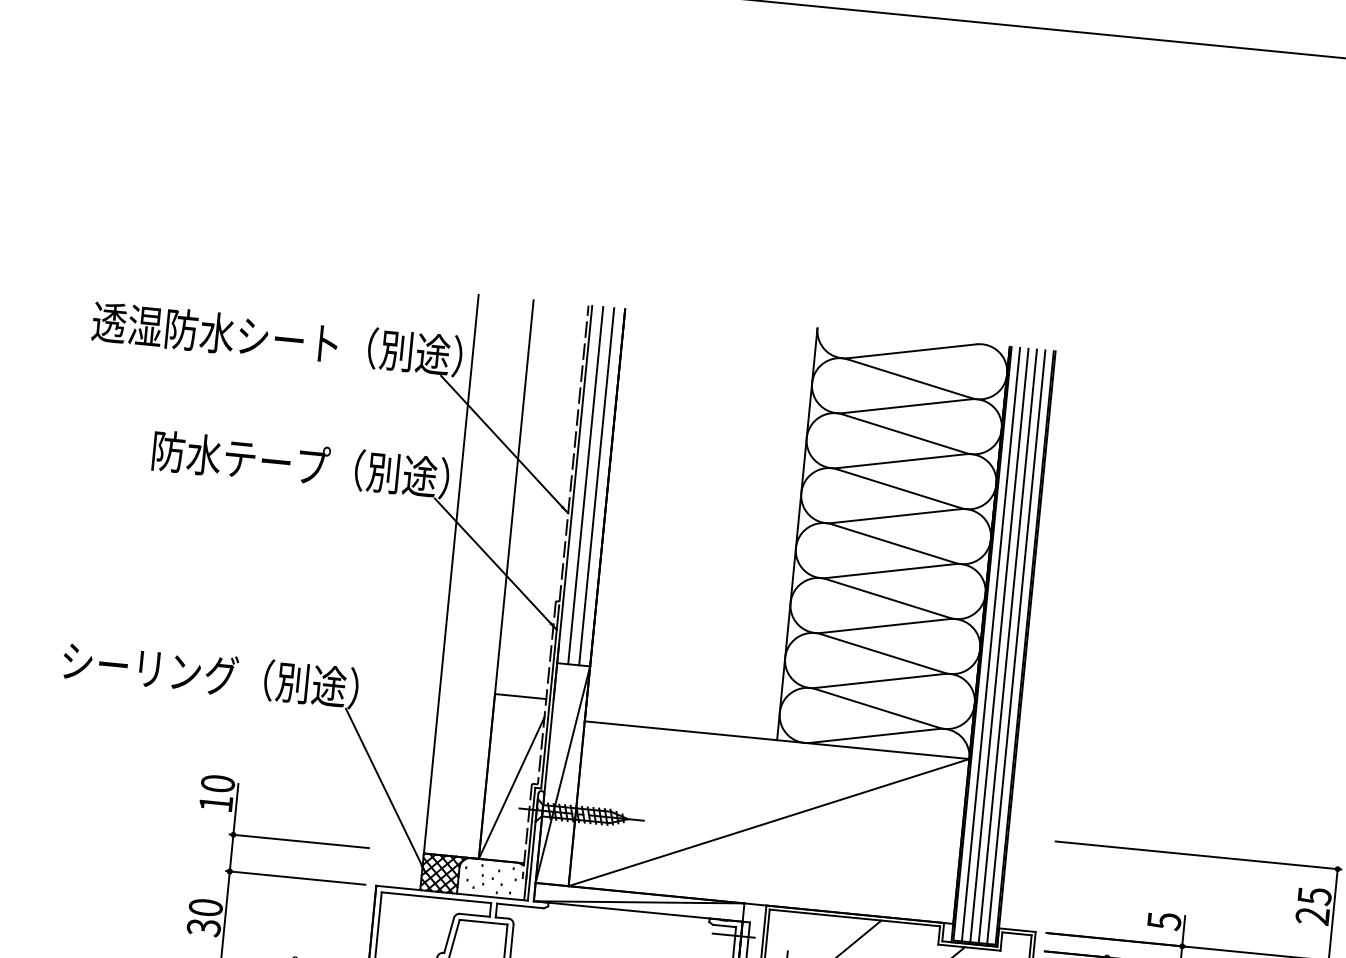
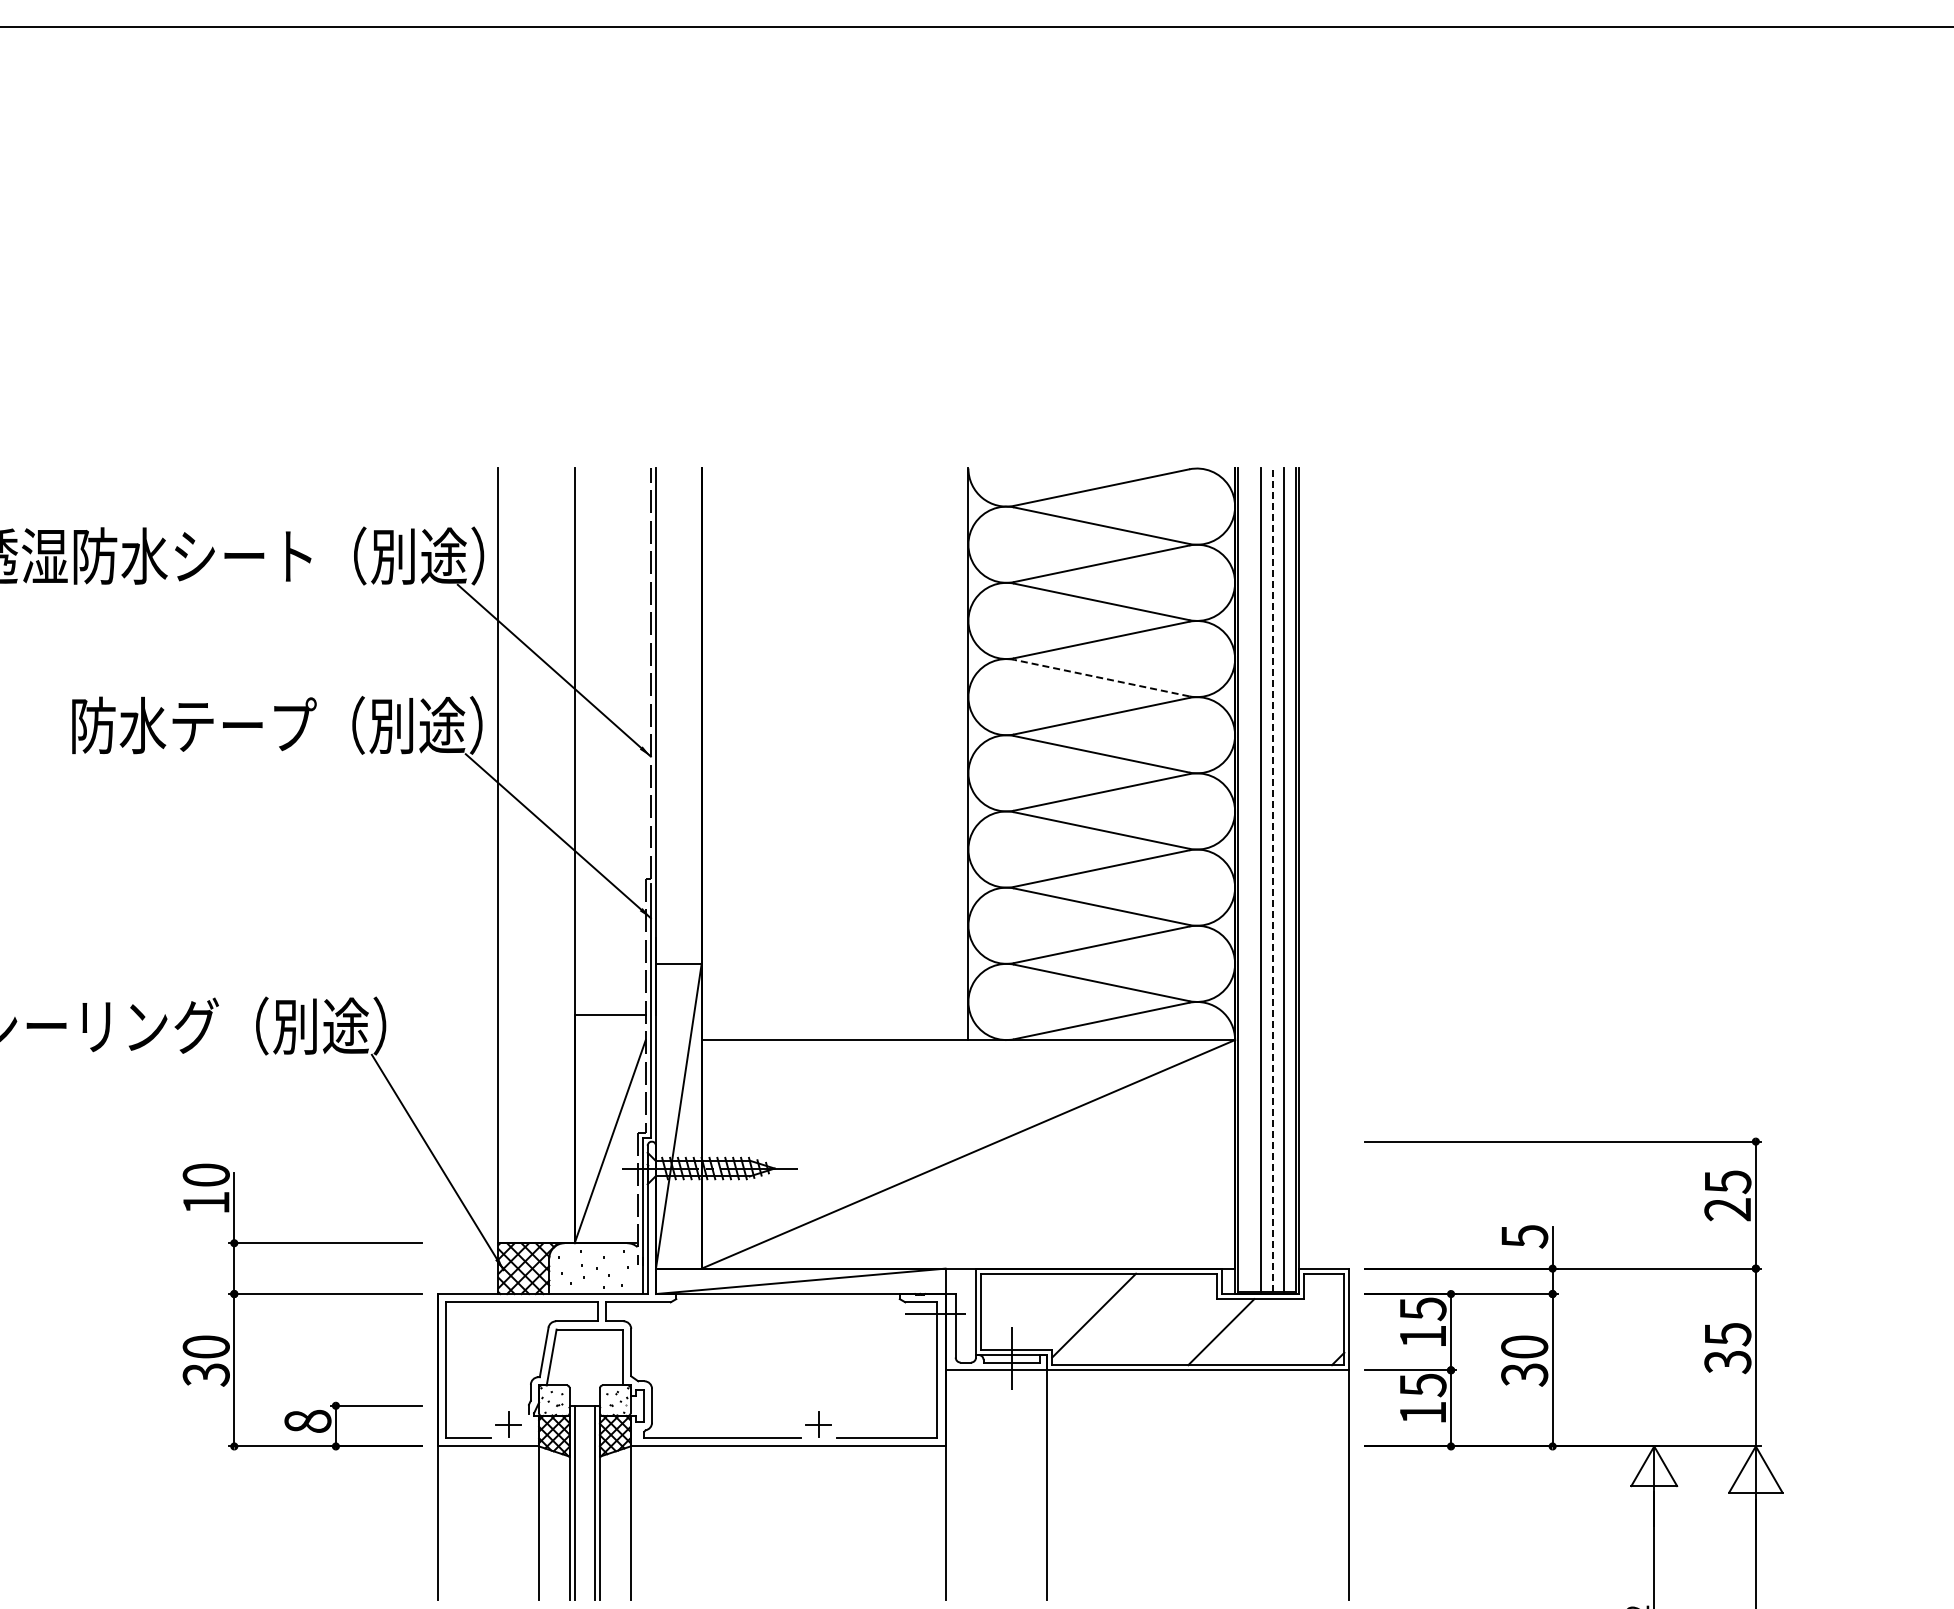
line: (585, 485) -> (671, 715), removed
line: (596, 486) -> (686, 715), removed
line: (898, 488) -> (1101, 678), solid -> dashed
line: (991, 644) -> (1249, 879), removed
line: (1007, 646) -> (1272, 880), solid -> dashed

